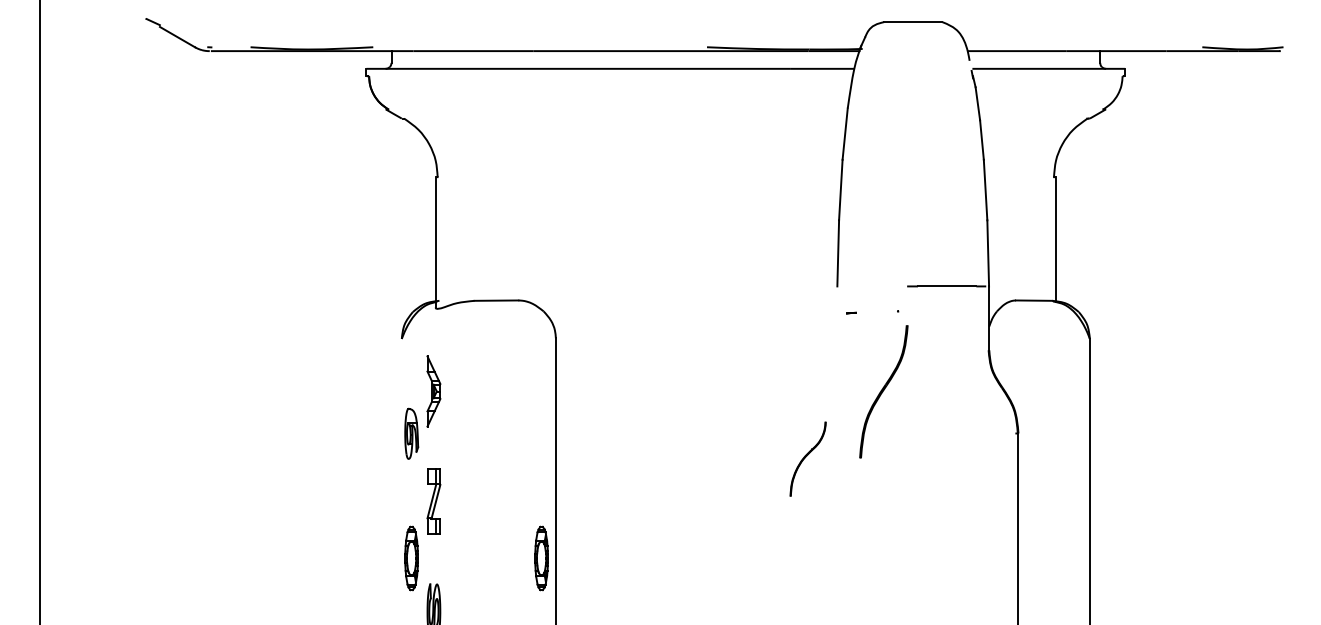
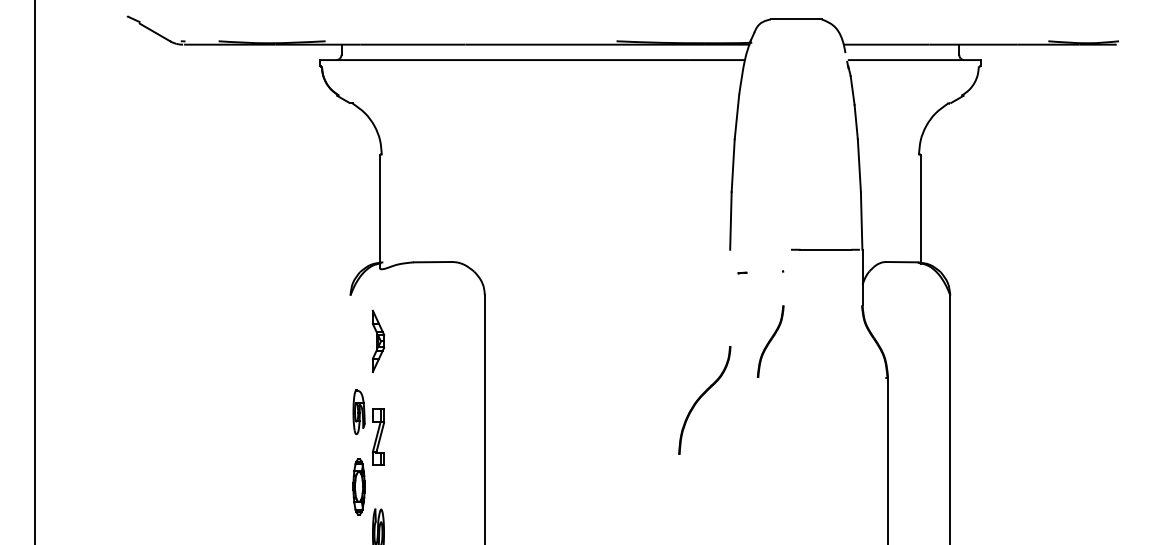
part: (883, 391) -> (770, 341), size x0.62
part: (411, 433) -> (358, 411), moved
part: (807, 458) -> (704, 399), size x1.67
part: (541, 558) -> (472, 486), removed

